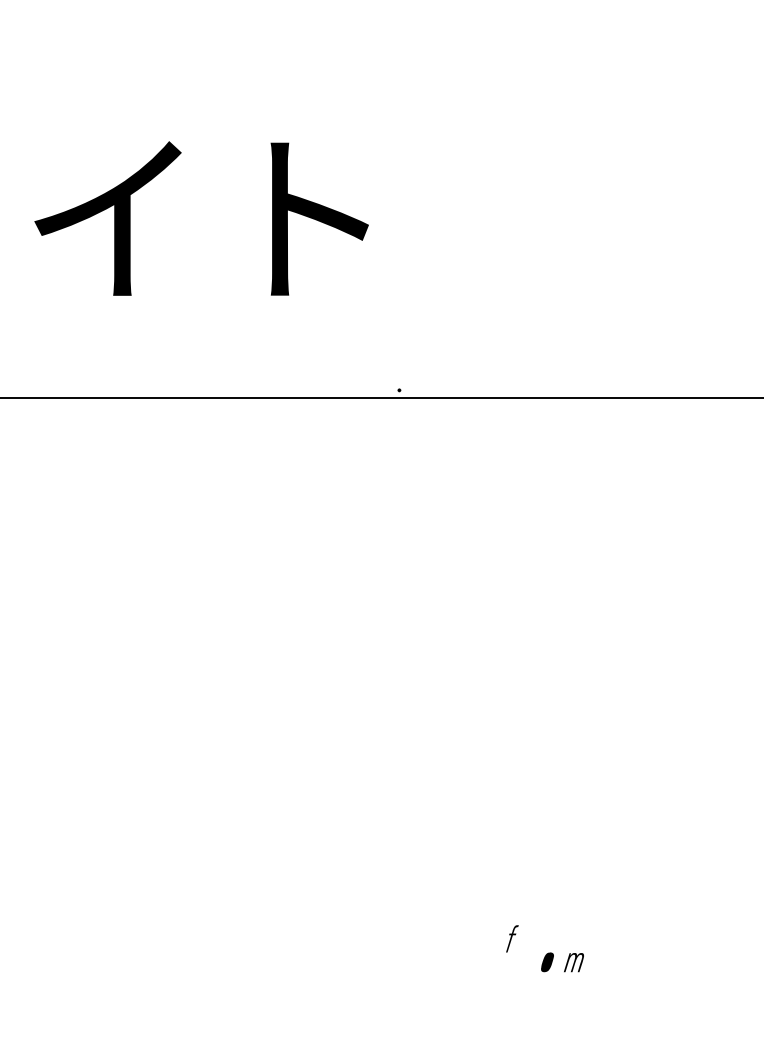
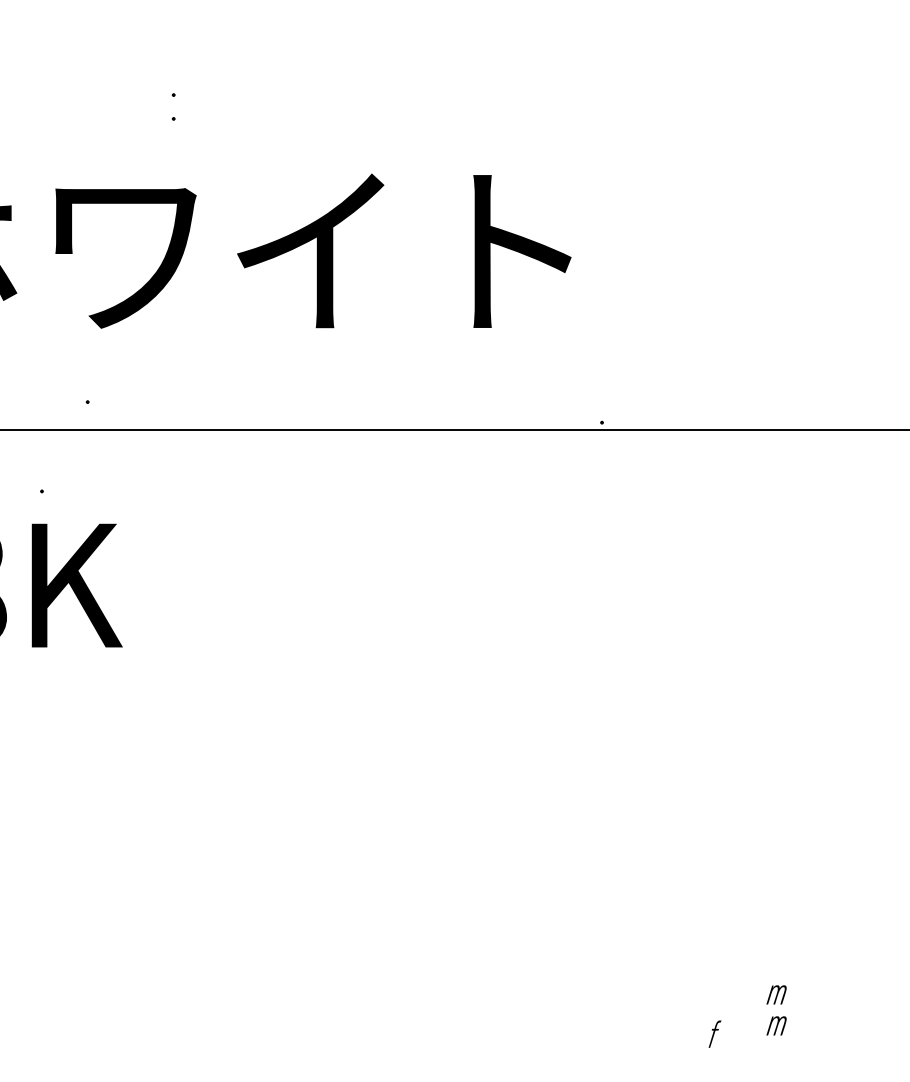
part: (511, 938) -> (714, 1033), moved
fill: (546, 962) -> (749, 994), removed
part: (573, 993) -> (776, 1025), added

